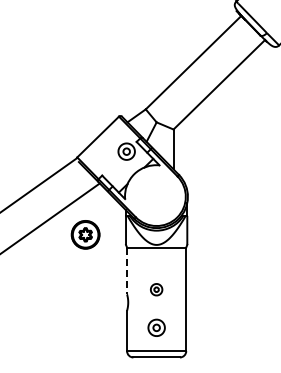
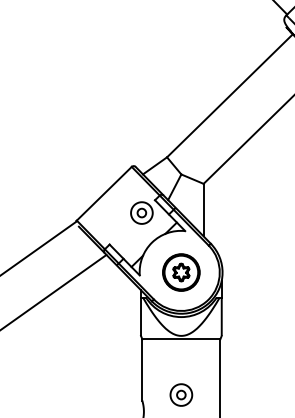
part: (85, 234) -> (181, 272), moved
line: (127, 271) -> (142, 370), dashed -> solid
part: (156, 289) -> (181, 394), size x1.43

